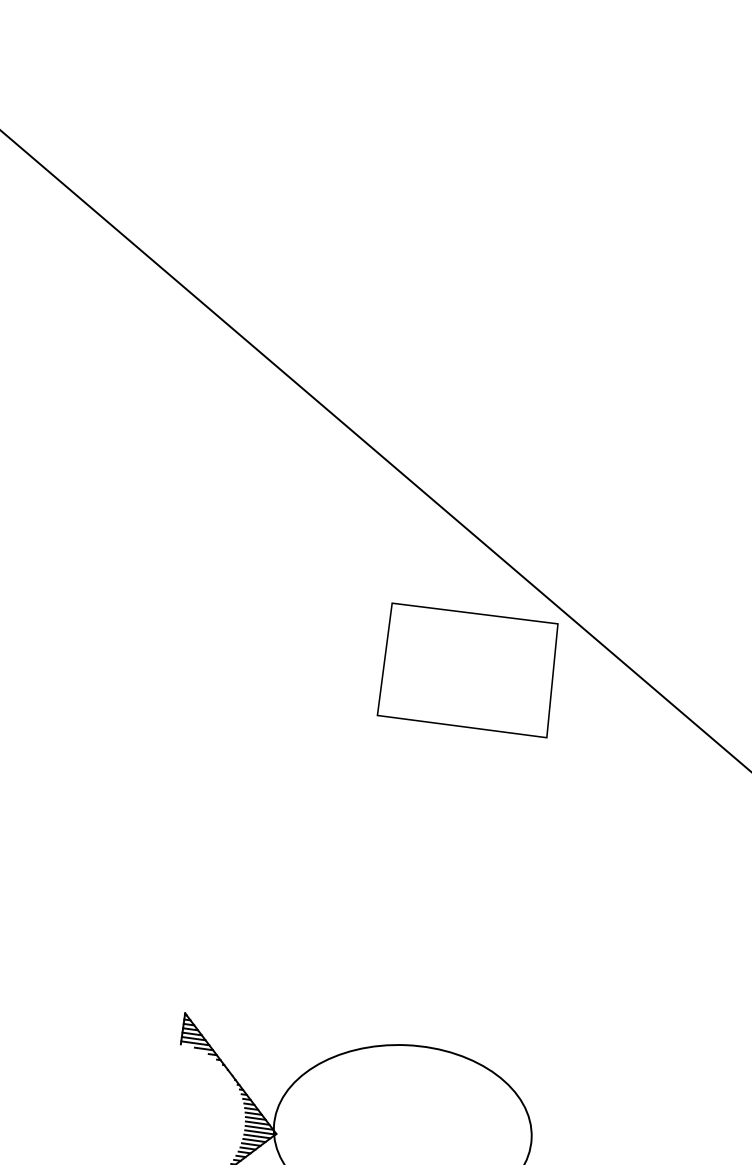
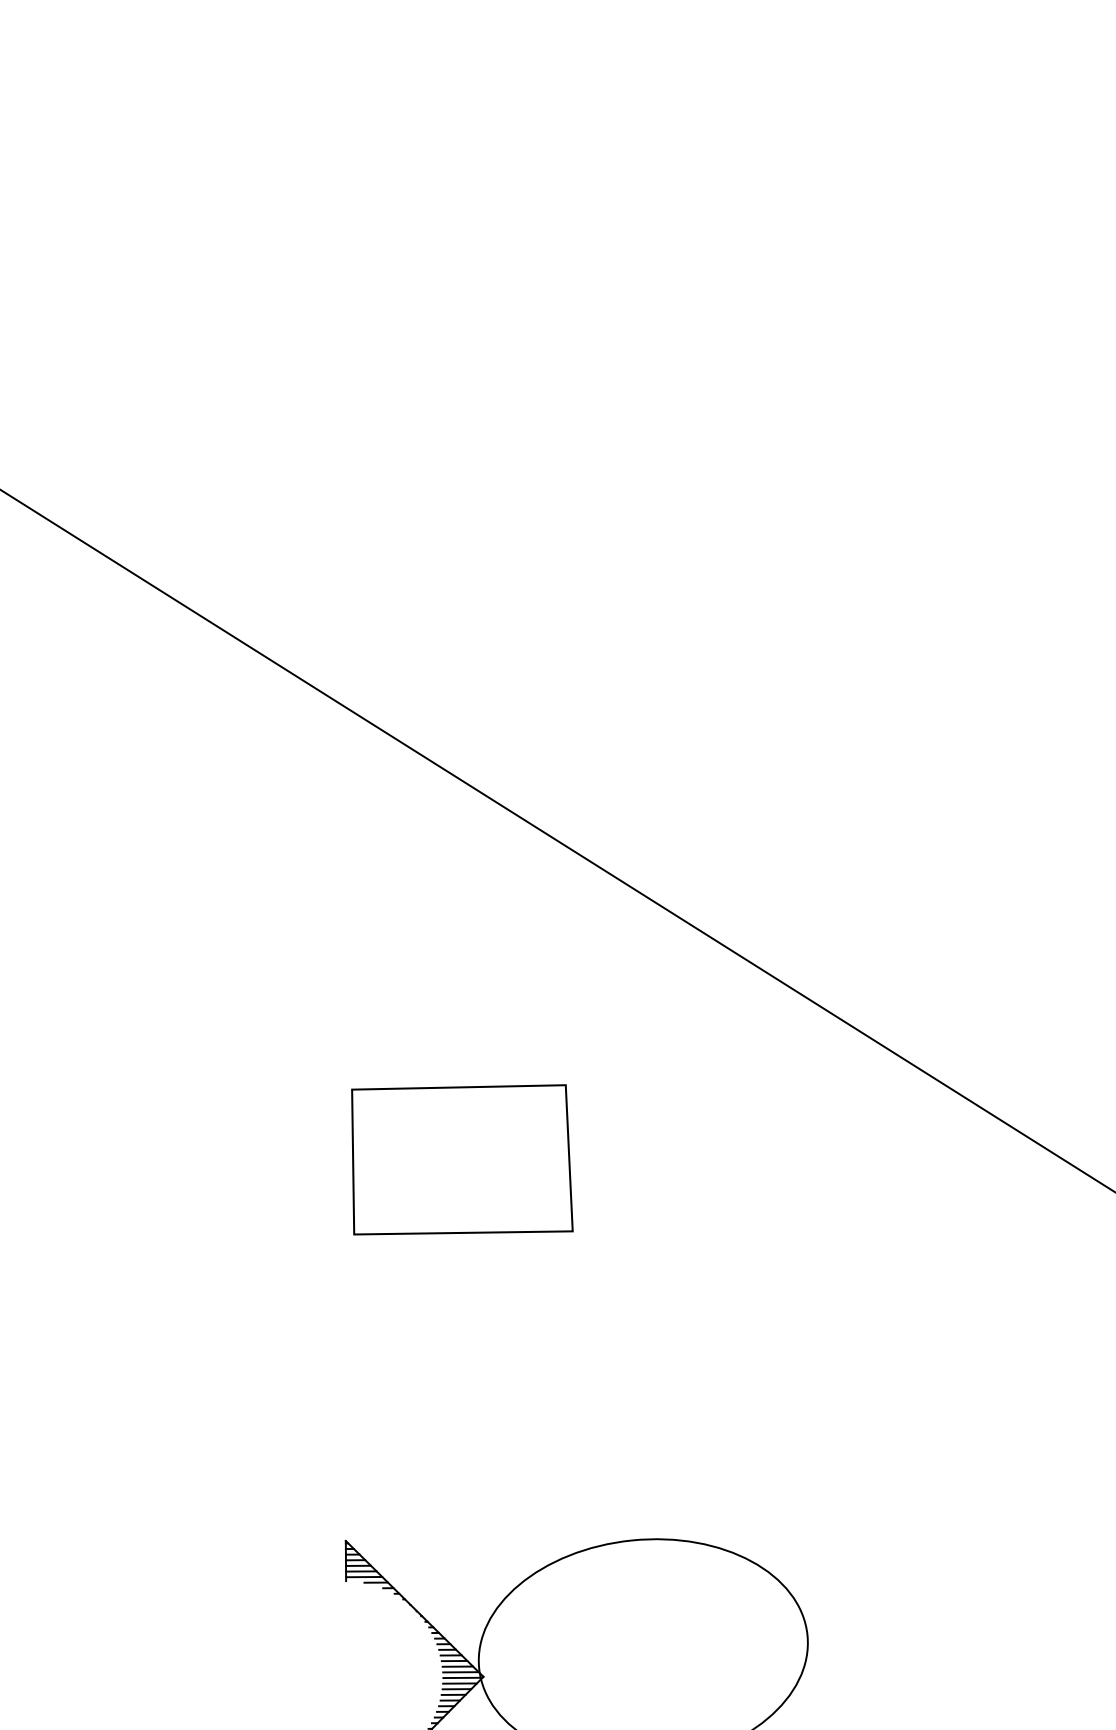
part: (469, 669) -> (462, 1159), moved

